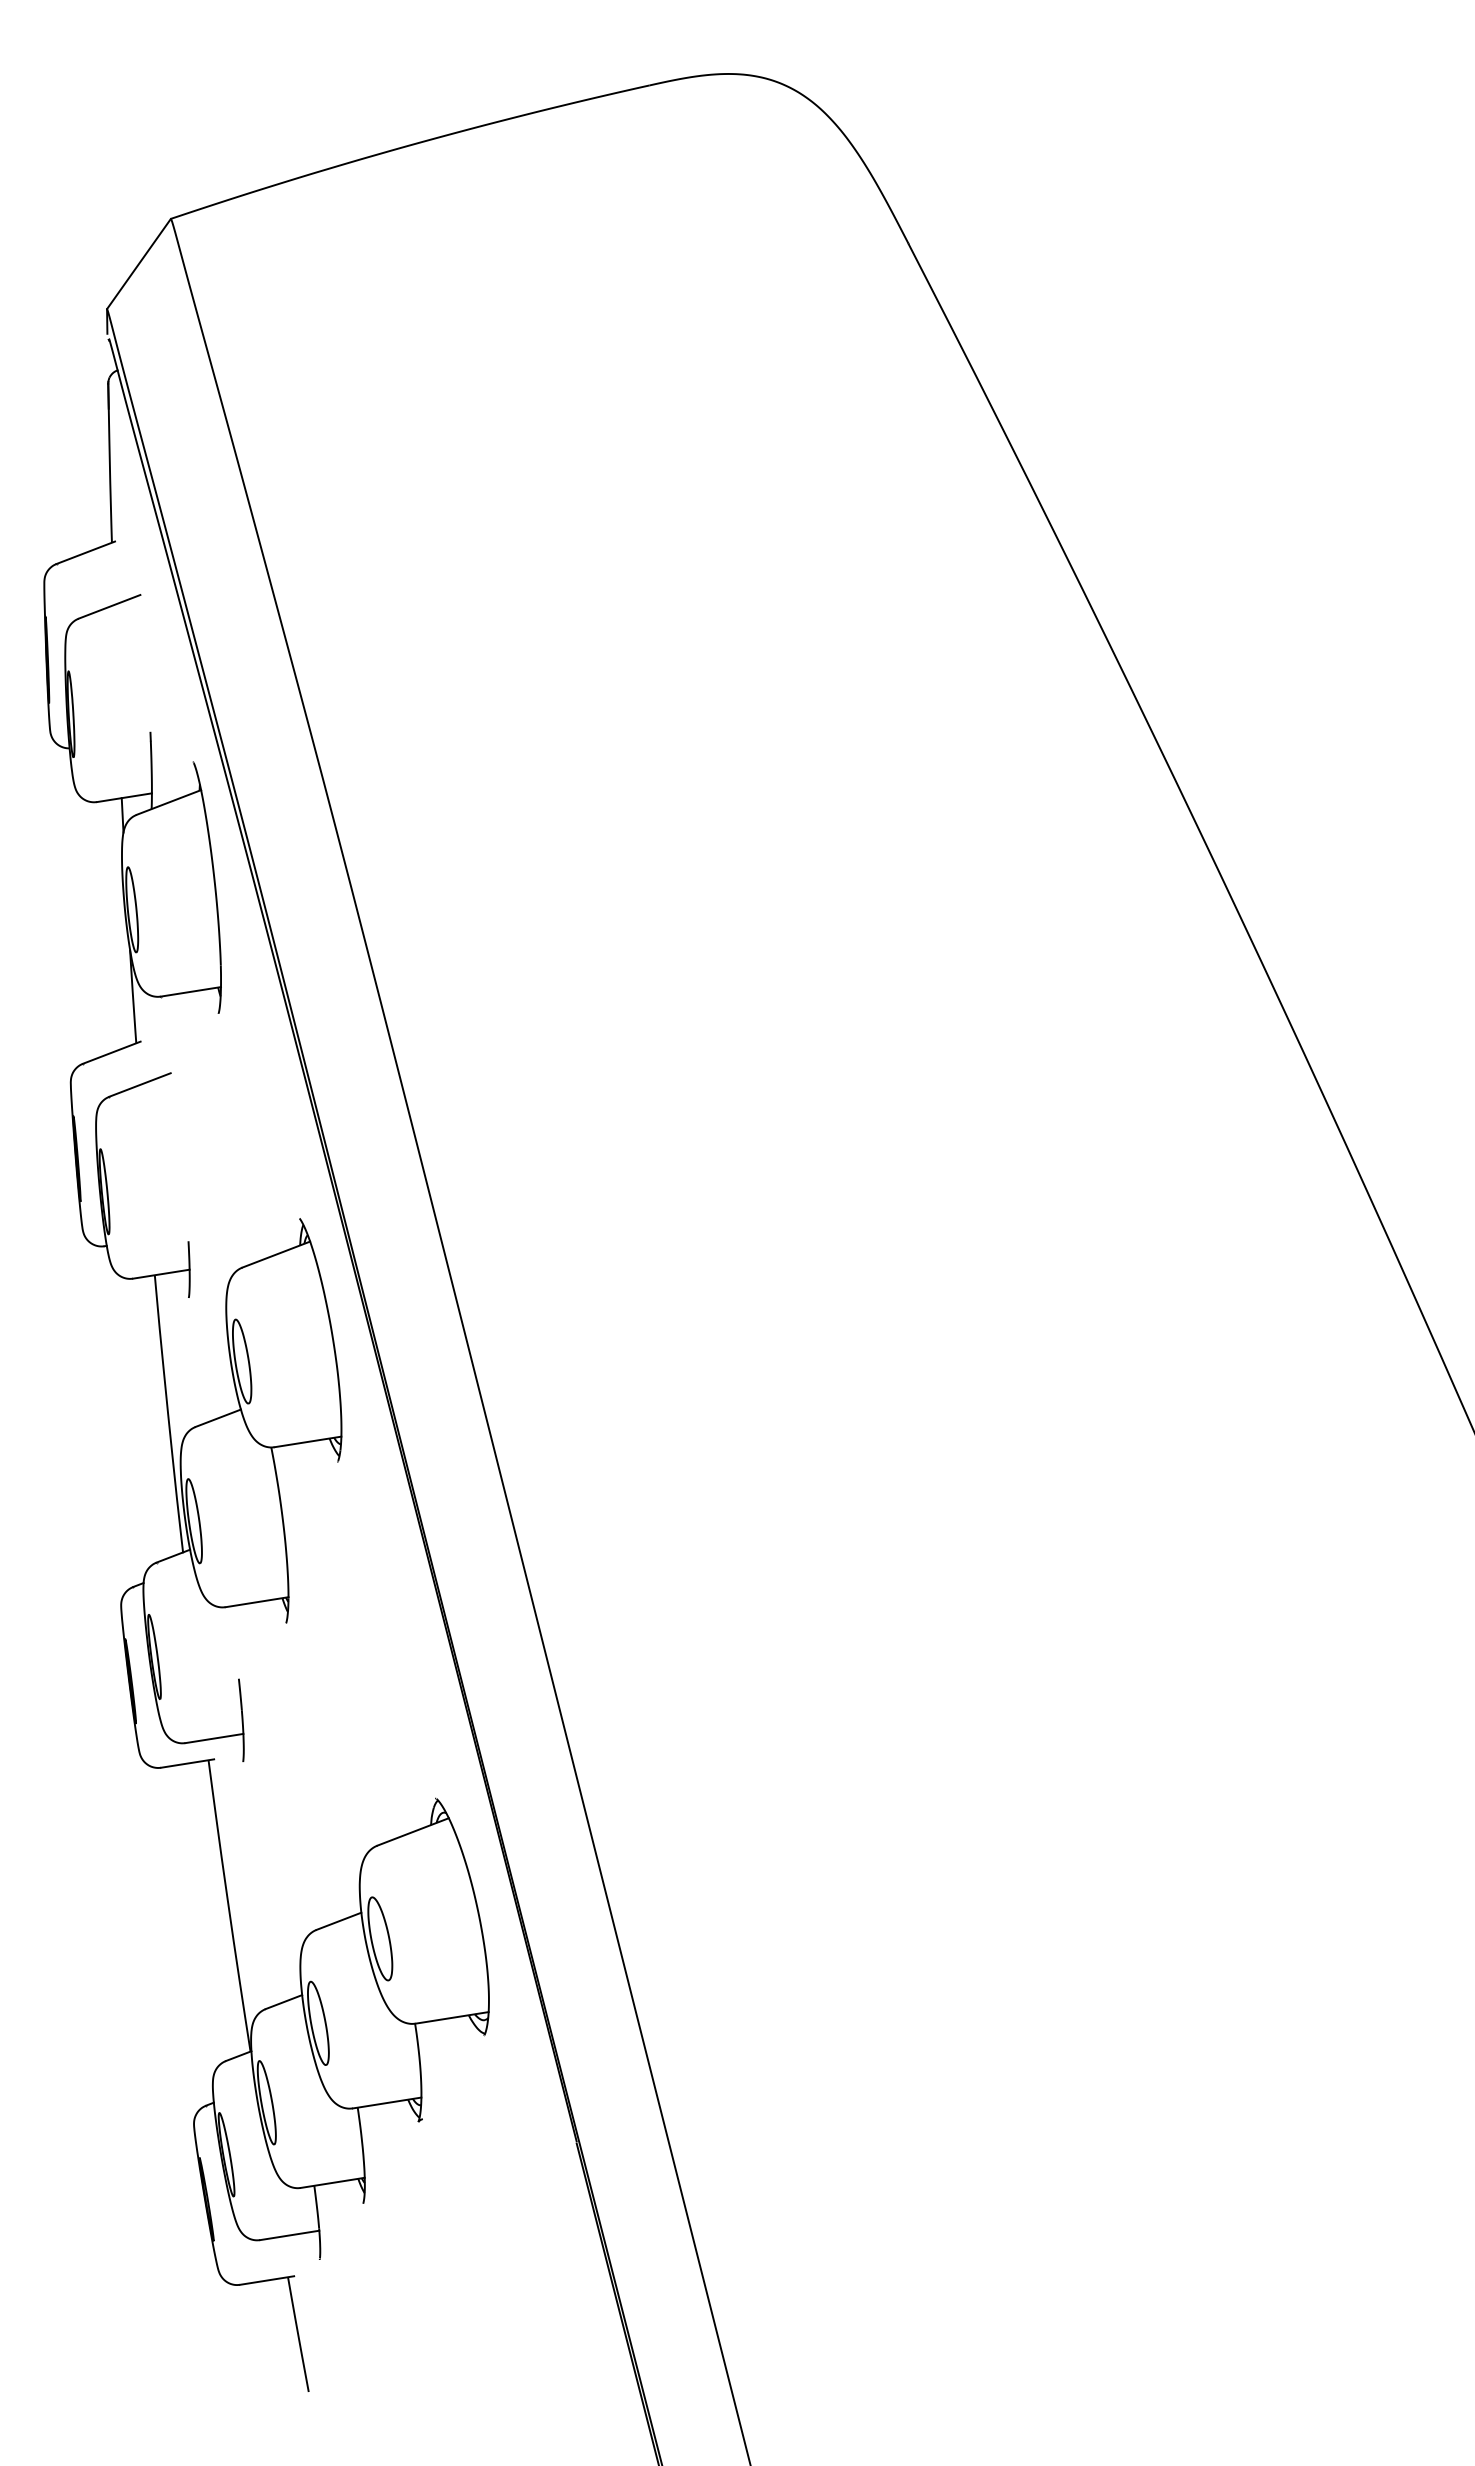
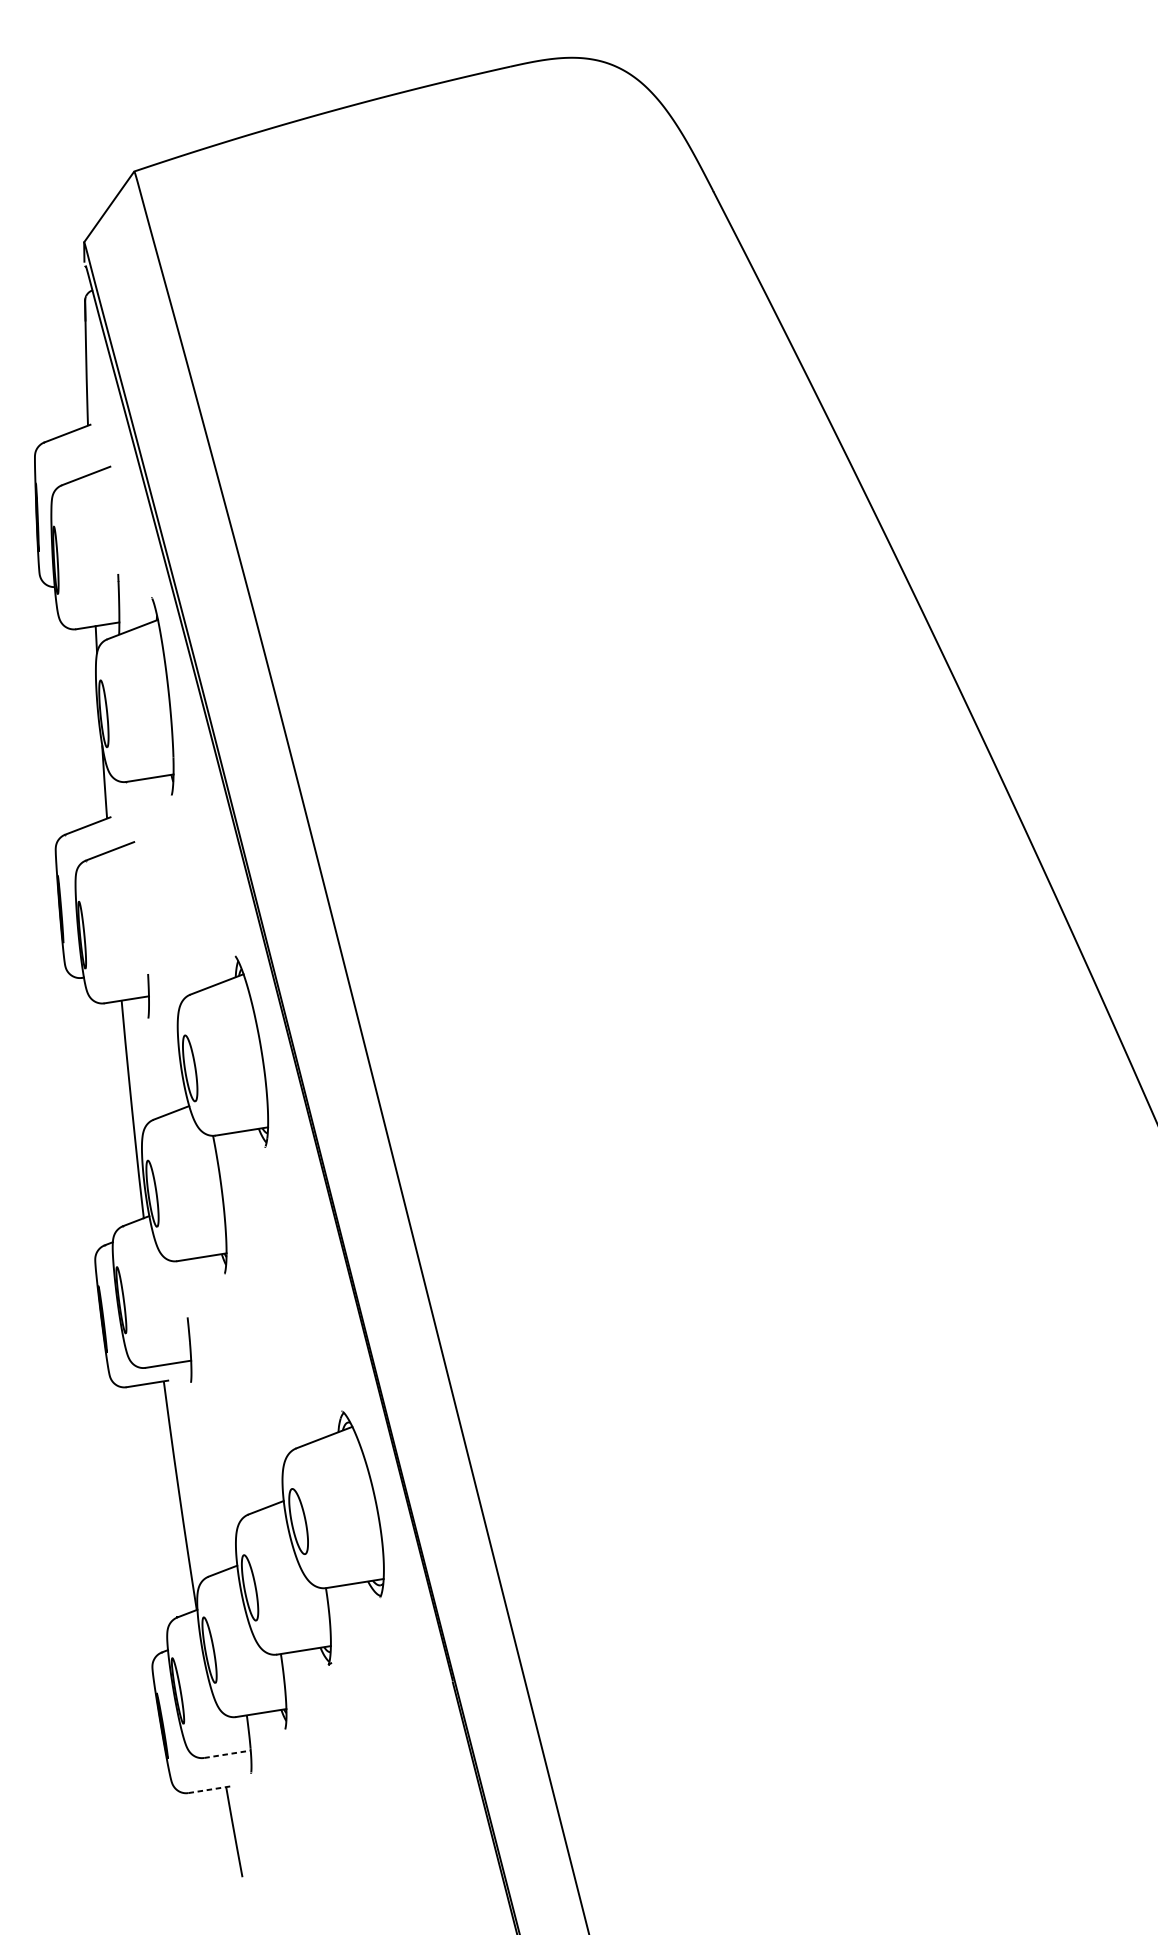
line: (289, 2235) -> (227, 1754), solid -> dashed
line: (267, 2280) -> (210, 1789), solid -> dashed

